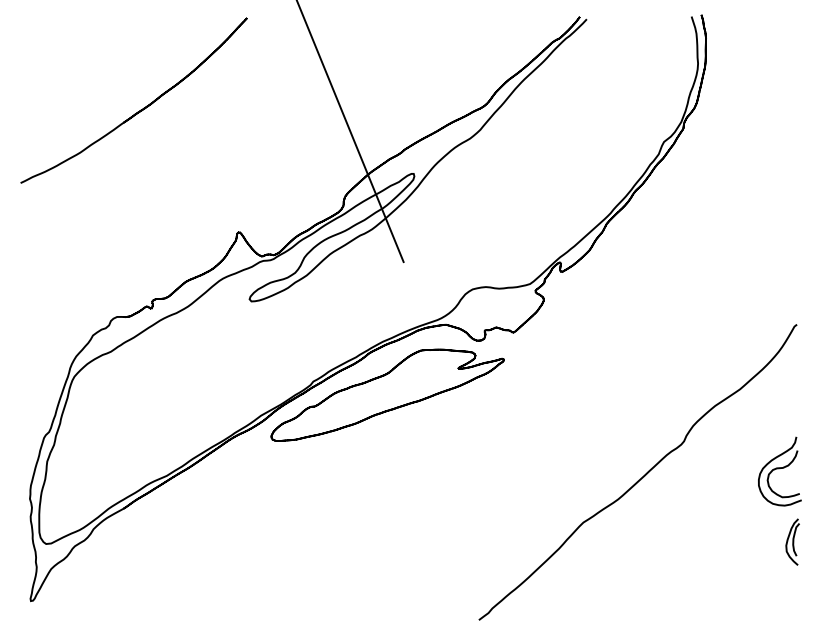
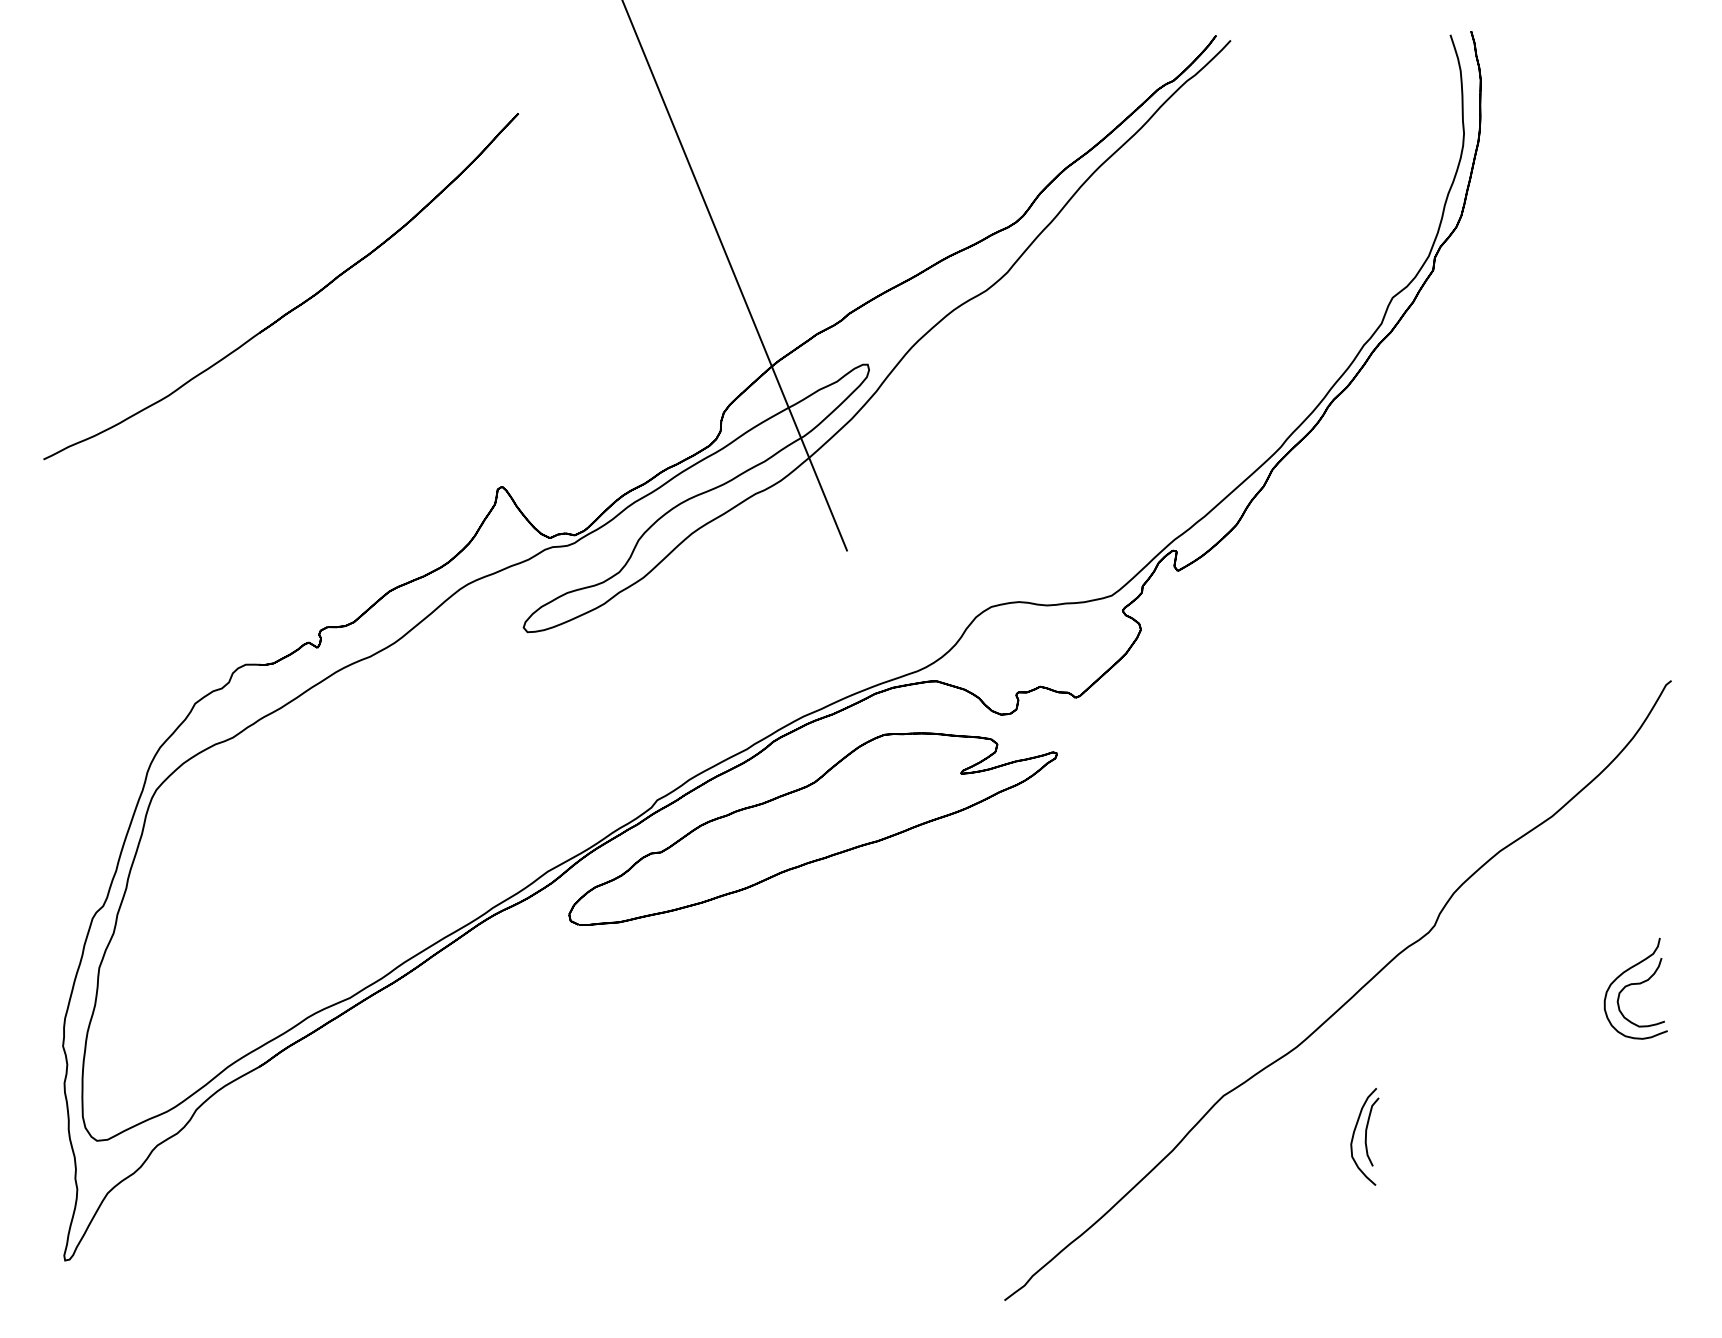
part: (140, 109) -> (294, 305), moved
part: (779, 471) -> (1634, 988), size x0.7
part: (792, 541) -> (1364, 1135), moved

